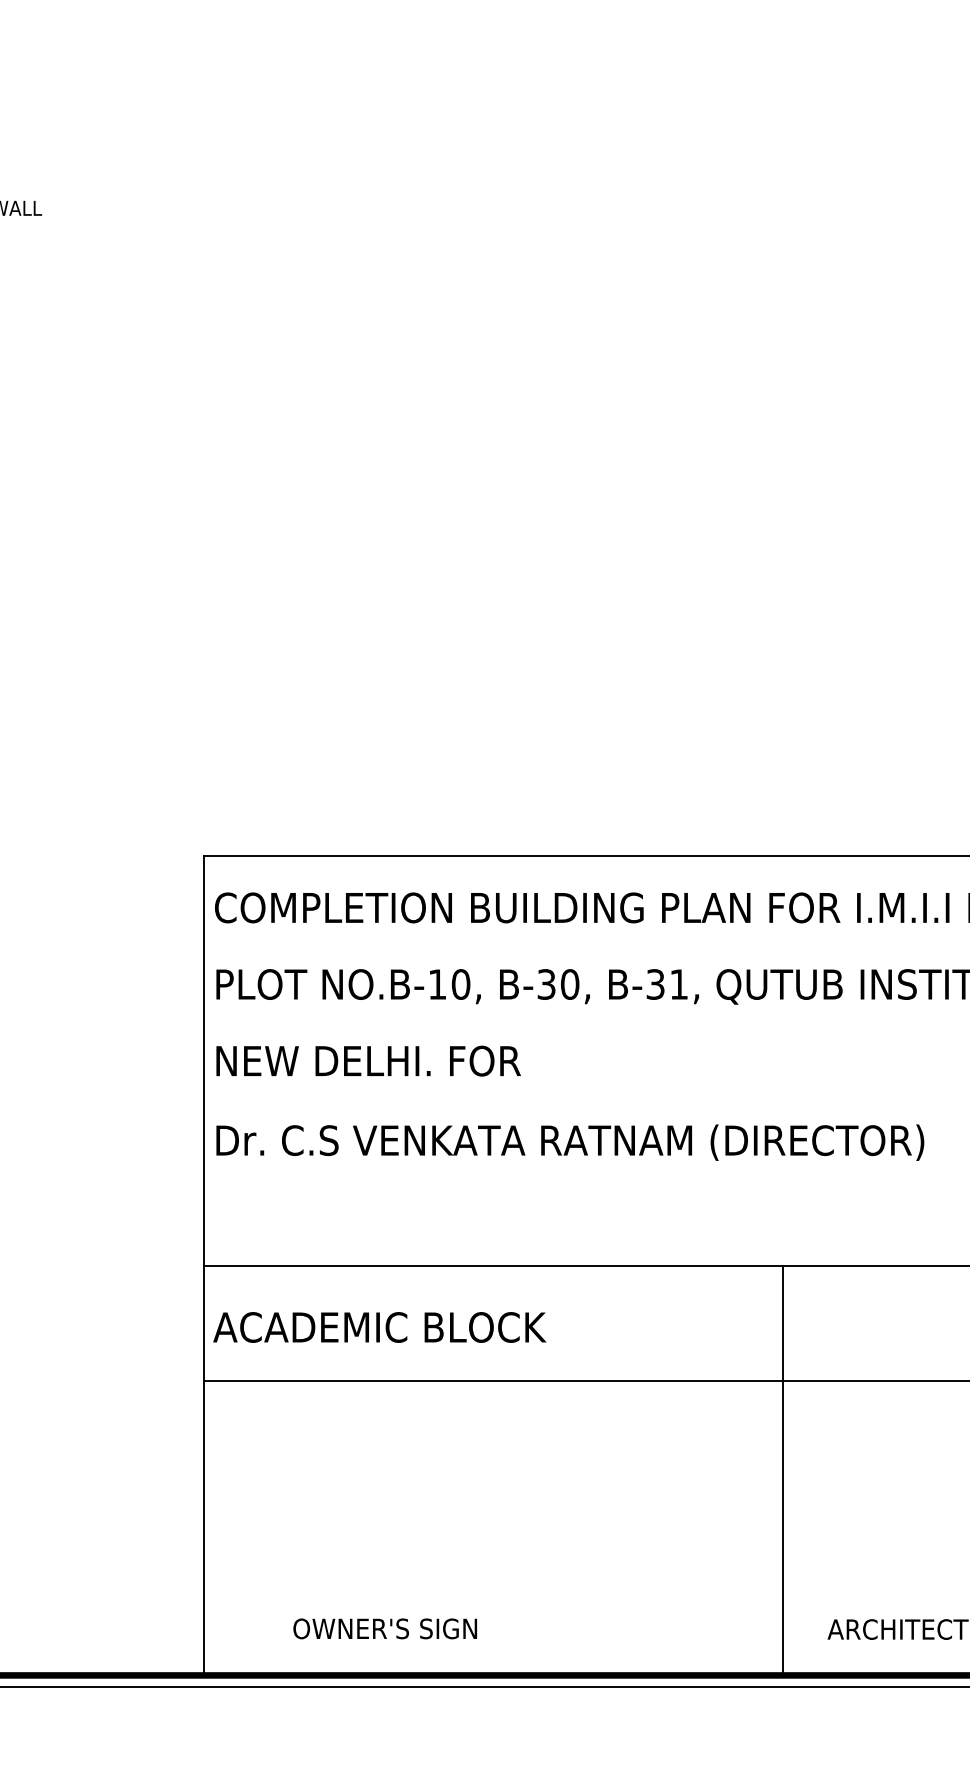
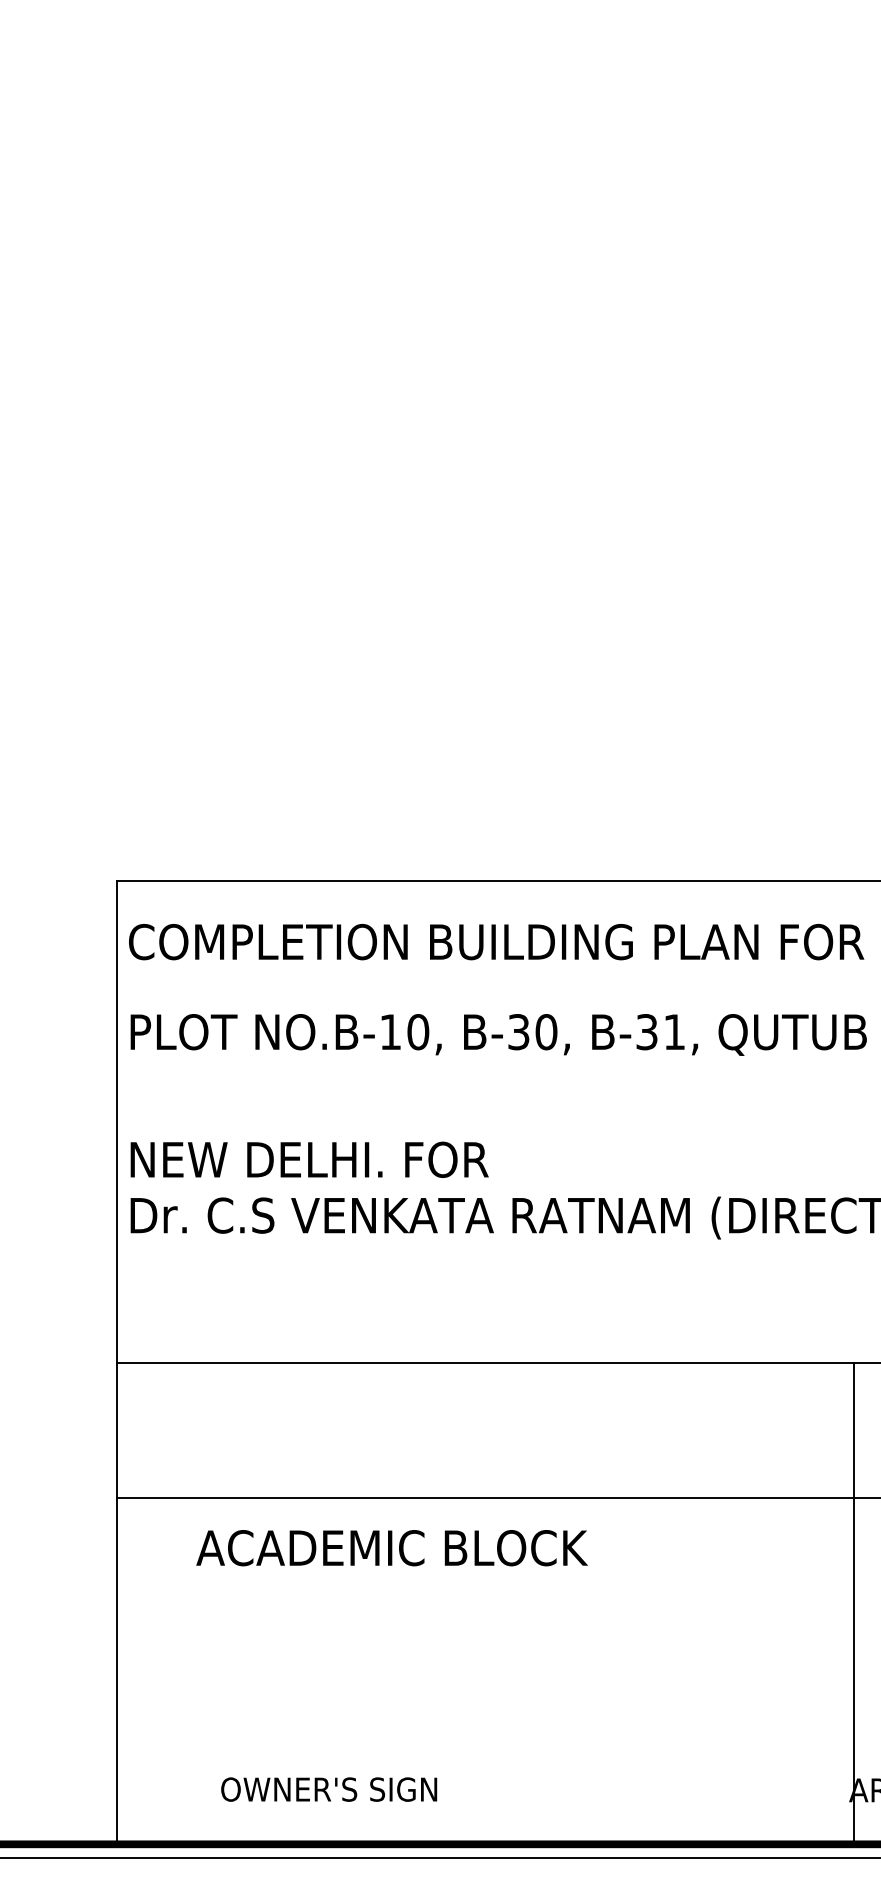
text: (368, 1060) -> (309, 1159), moved
text: (379, 1327) -> (391, 1548), moved
line: (782, 1470) -> (853, 1603), moved

